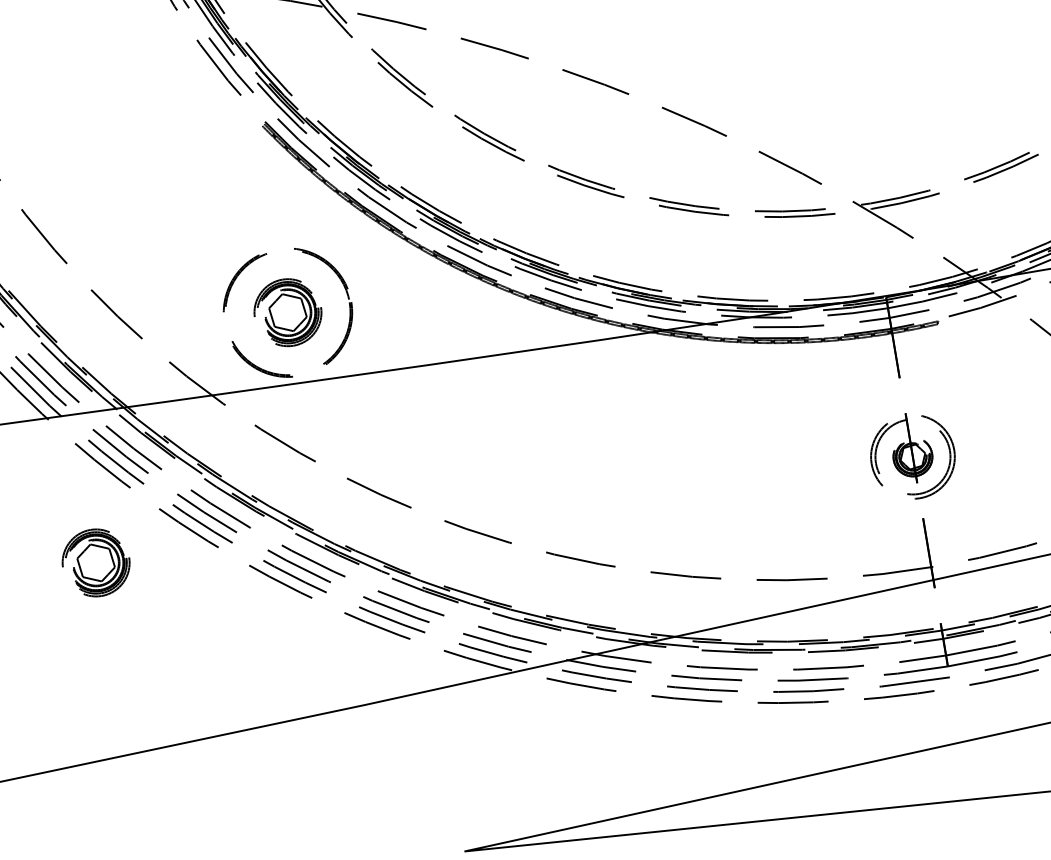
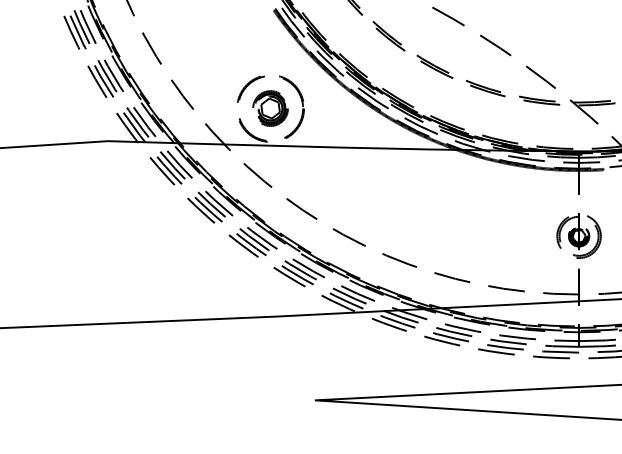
part: (95, 562) -> (150, 220), removed

